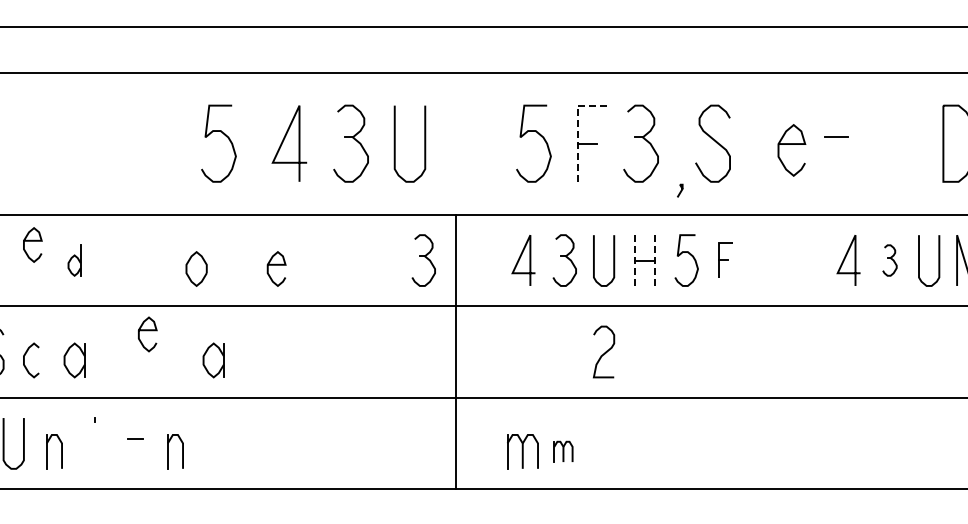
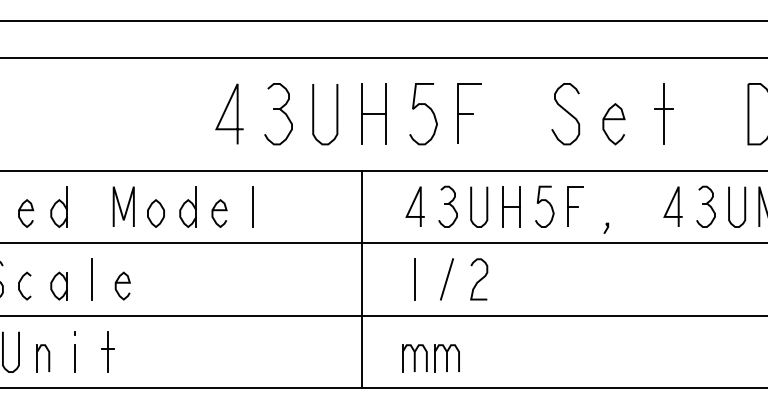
line: (577, 127) -> (458, 101), dashed -> solid
curve: (225, 136) -> (178, 108), removed
part: (470, 143) -> (373, 113), added
part: (640, 143) -> (508, 113), removed
line: (836, 143) -> (663, 113), added
curve: (791, 144) -> (613, 119), moved
line: (680, 190) -> (606, 228), moved
curve: (32, 241) -> (25, 210), moved
part: (725, 259) -> (575, 206), size x1.43
part: (74, 260) -> (59, 206), size x1.67
part: (236, 260) -> (187, 206), added
line: (318, 260) -> (252, 206), added
part: (423, 260) -> (336, 206), removed
part: (889, 260) -> (705, 206), size x1.67
line: (152, 261) -> (121, 207), added
line: (634, 261) -> (503, 207), dashed -> solid
line: (654, 261) -> (519, 207), dashed -> solid
curve: (147, 331) -> (122, 283), moved
line: (115, 351) -> (91, 279), added
line: (522, 351) -> (414, 279), added
line: (563, 351) -> (447, 279), added
part: (213, 360) -> (169, 286), removed
line: (135, 443) -> (107, 351), added
line: (95, 451) -> (75, 358), added
part: (168, 451) -> (133, 358), removed
part: (563, 451) -> (447, 358), size x1.67

